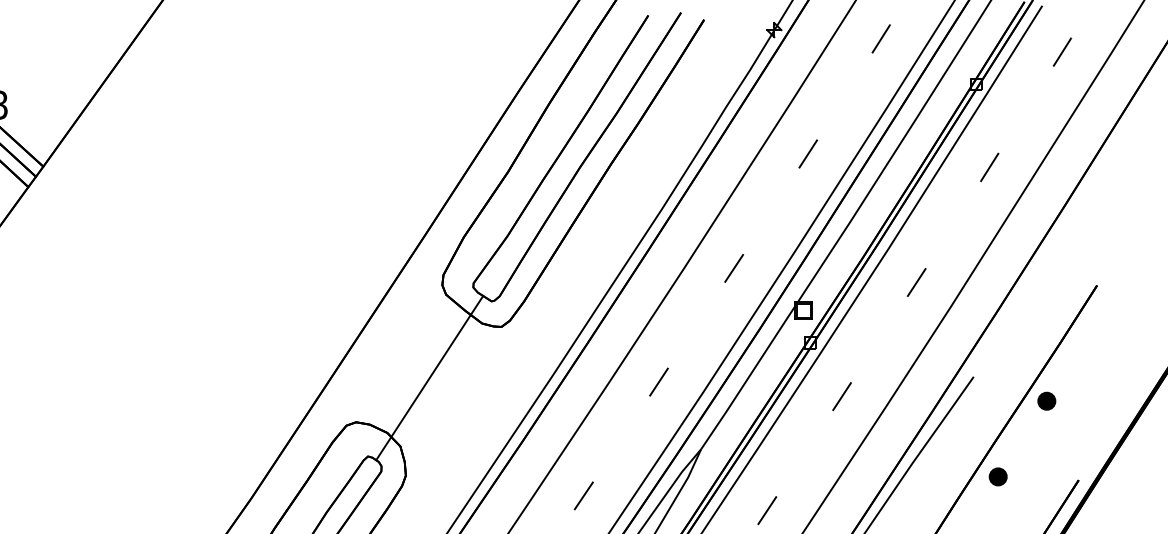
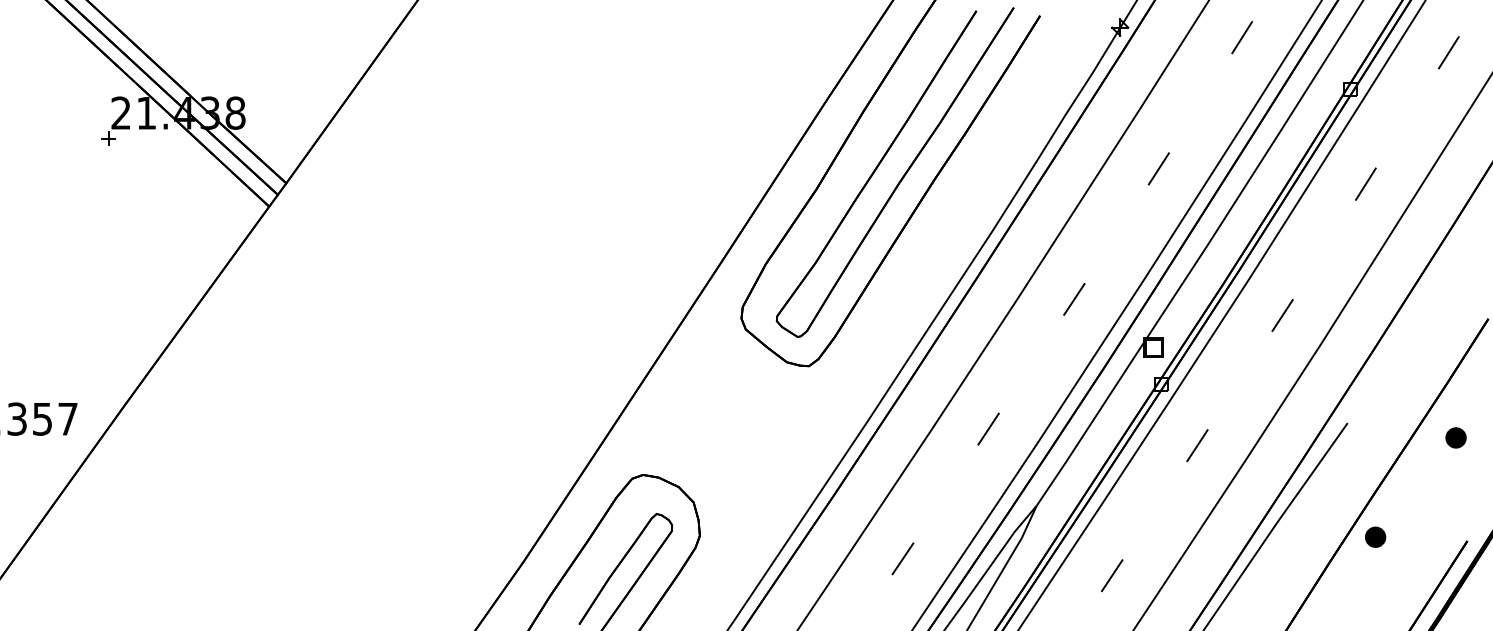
line: (430, 378) -> (727, 424), removed
part: (1046, 400) -> (1455, 437), moved

